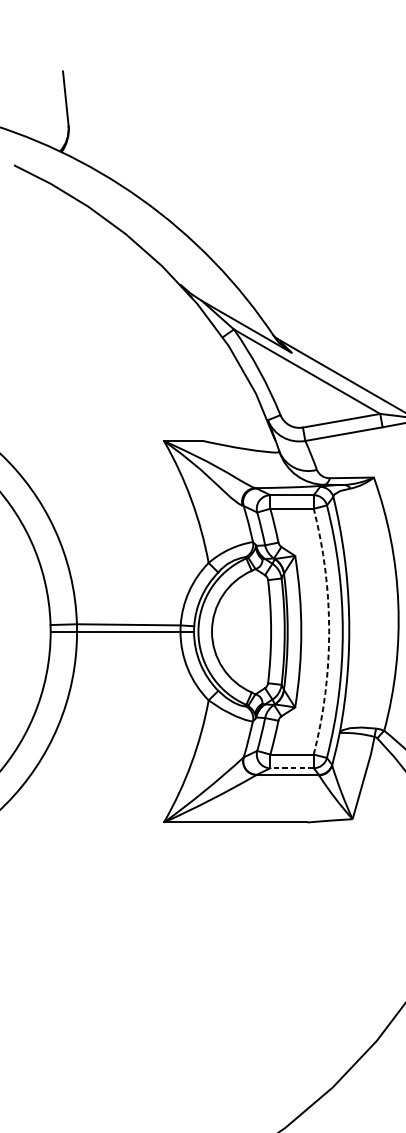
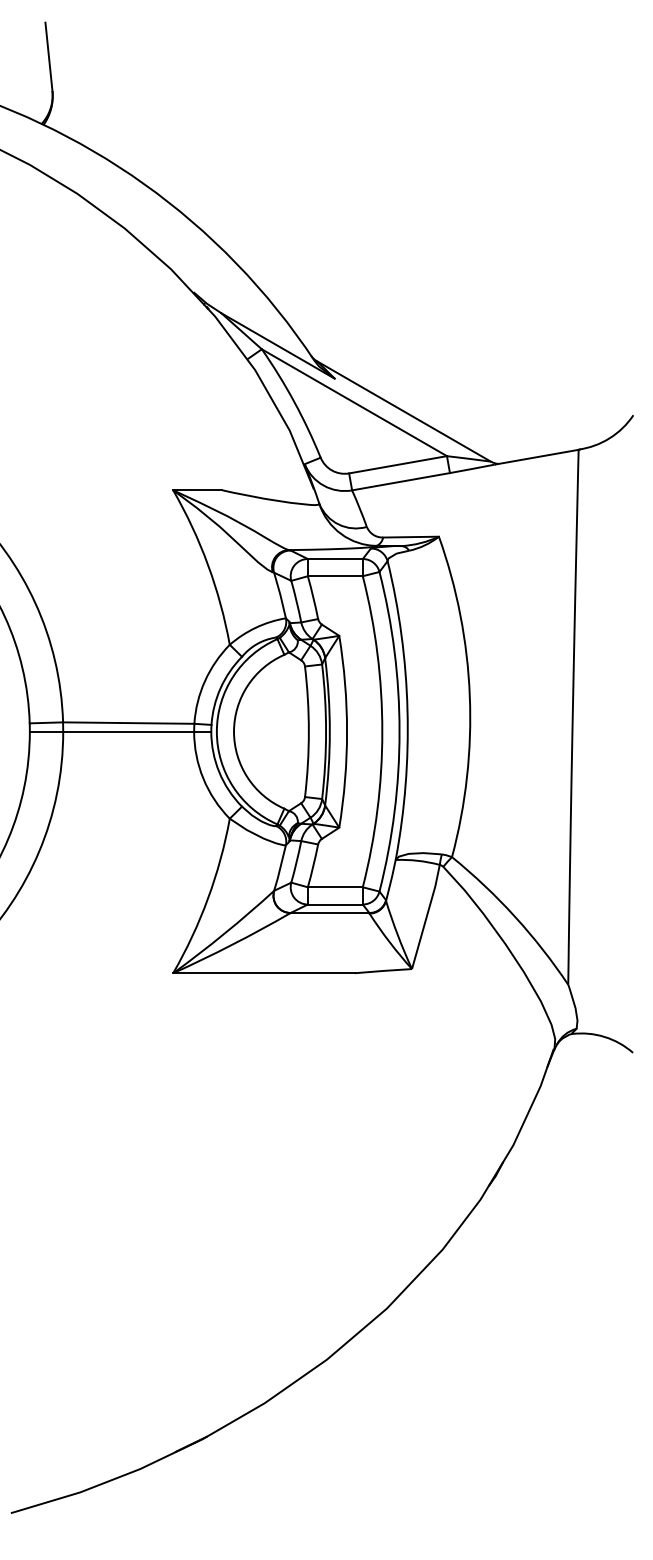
arc: (329, 631) -> (382, 731), dashed -> solid
line: (291, 768) -> (334, 904), dashed -> solid

